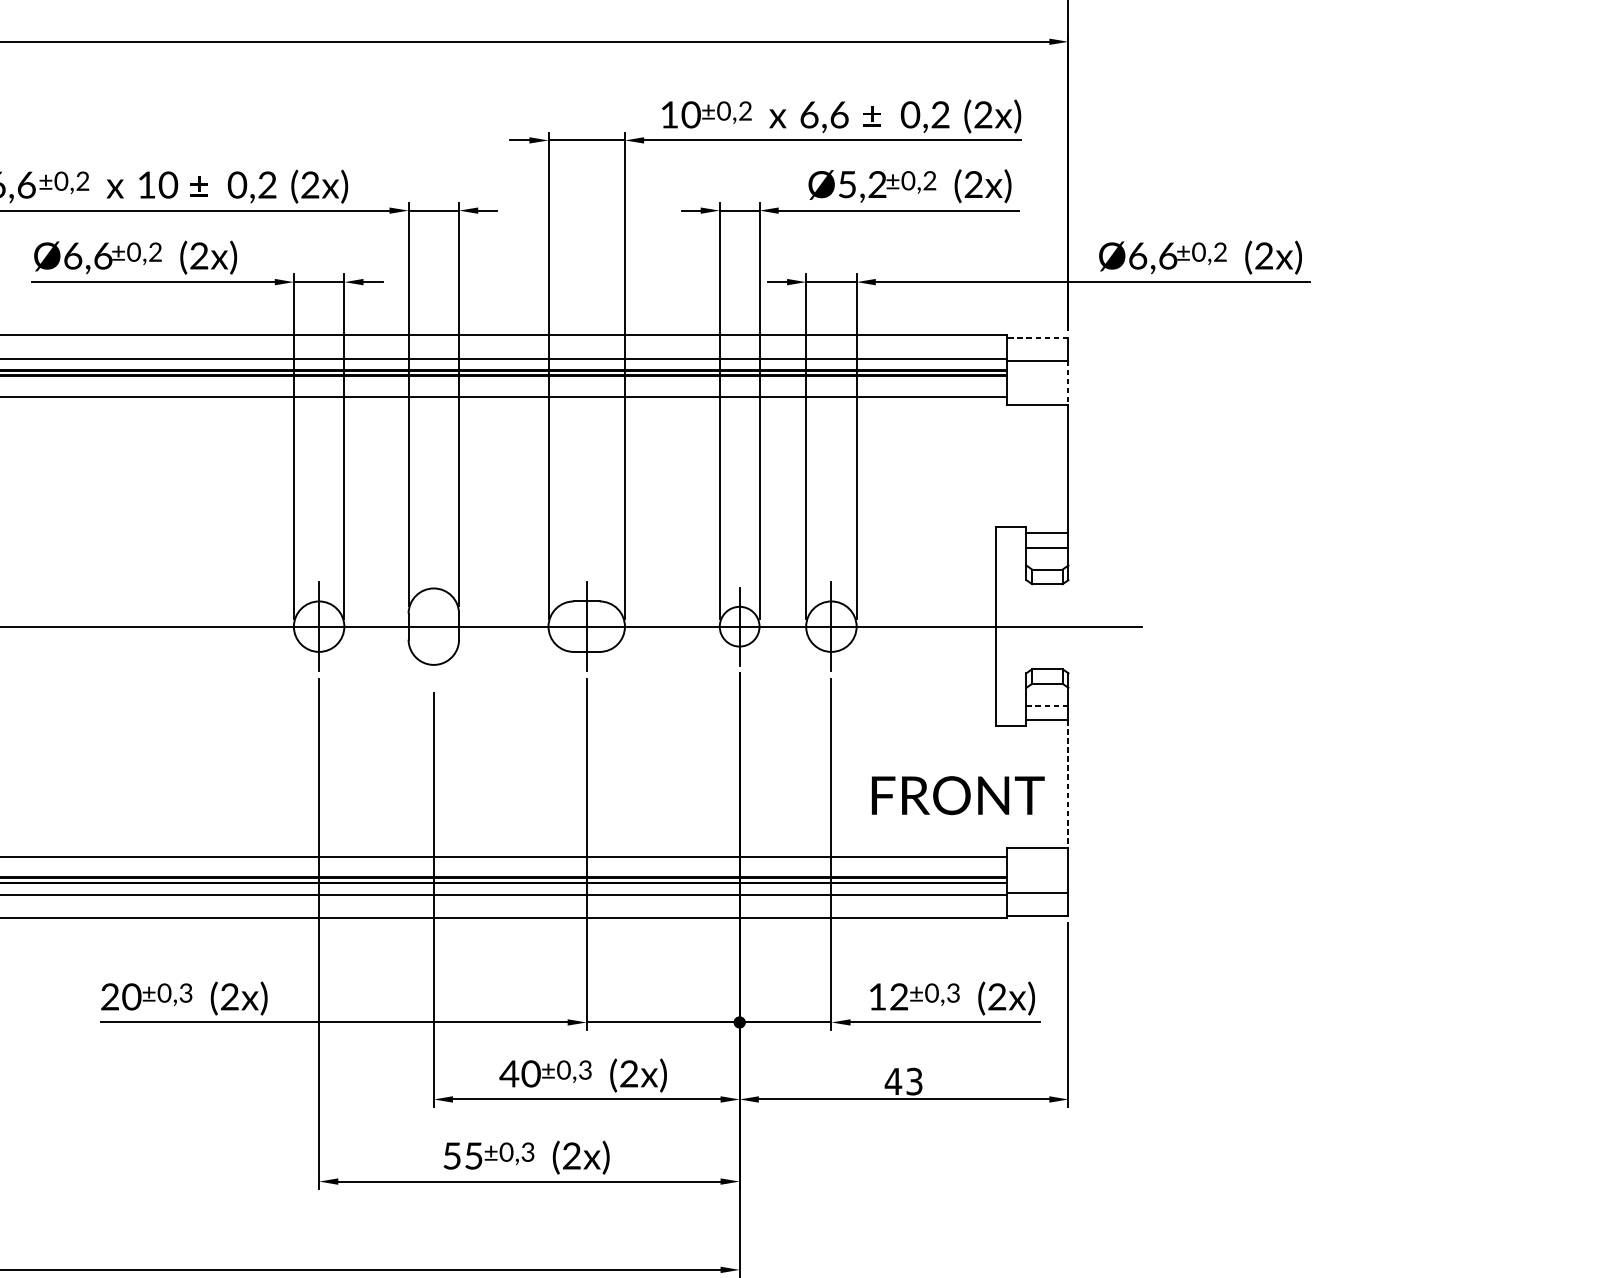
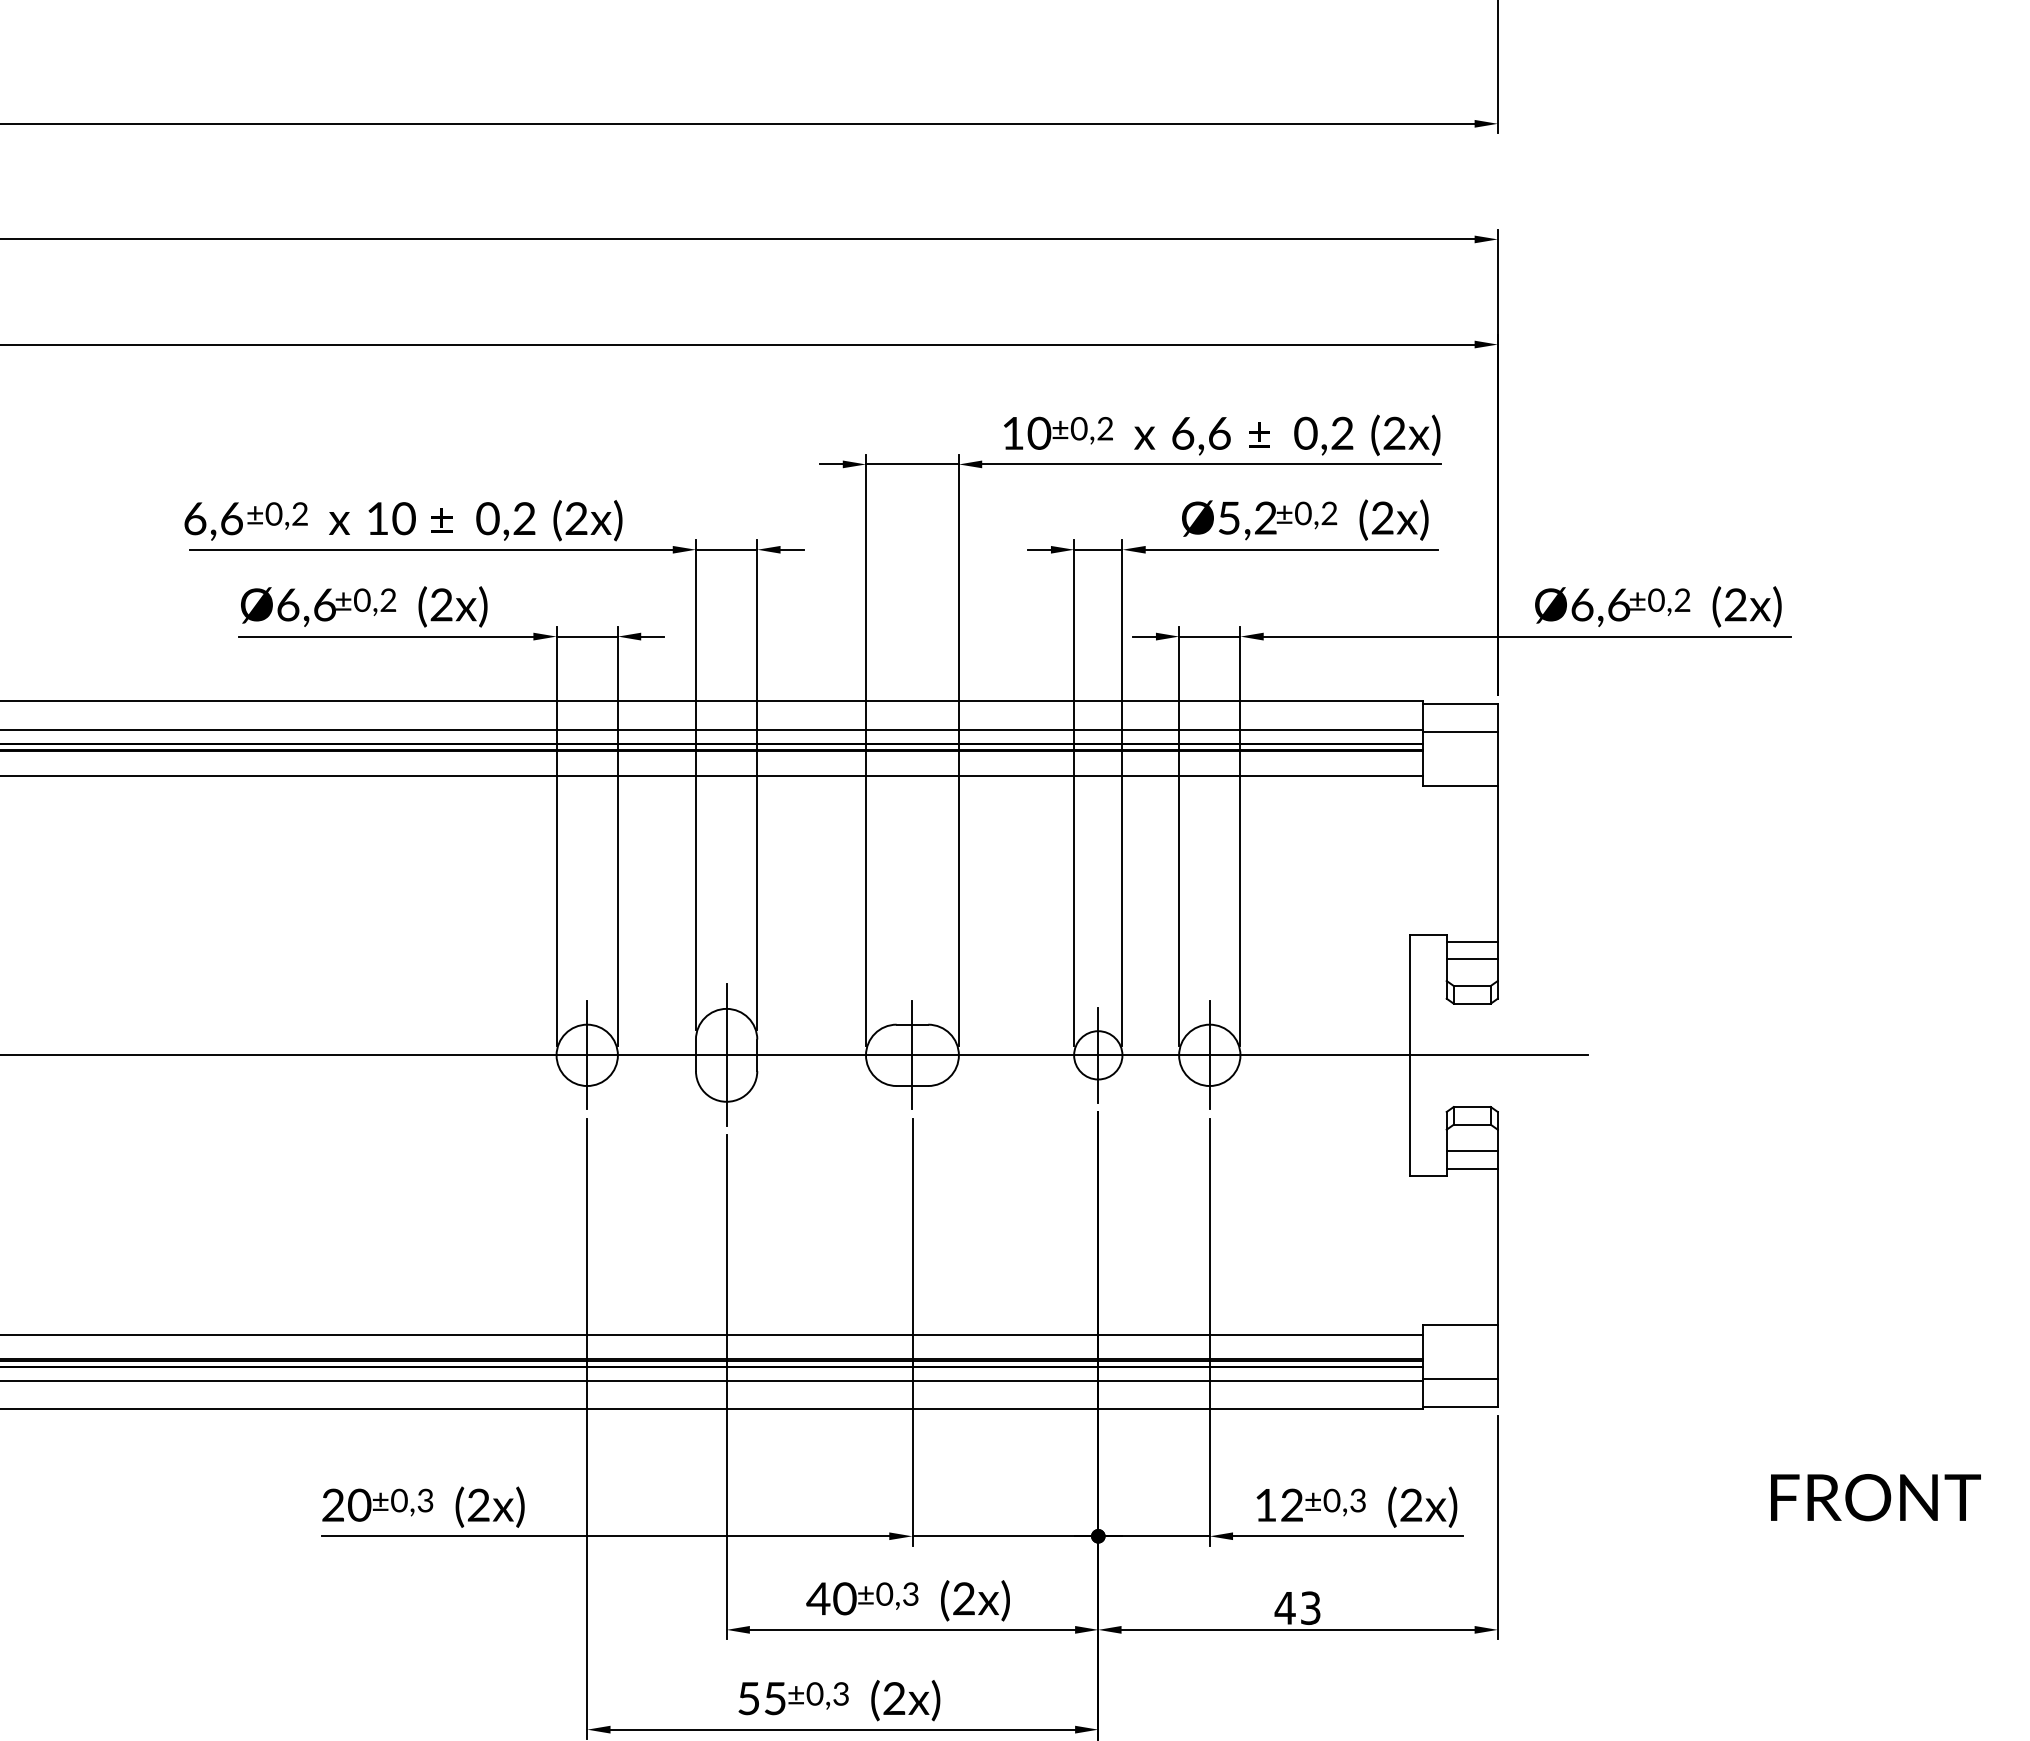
line: (1037, 337) -> (1460, 704), dashed -> solid
line: (1068, 383) -> (1497, 759), dashed -> solid
line: (433, 626) -> (726, 1055), added
line: (1047, 705) -> (1472, 1151), dashed -> solid
line: (1068, 783) -> (1497, 1246), dashed -> solid
text: (957, 795) -> (1875, 1497), moved

